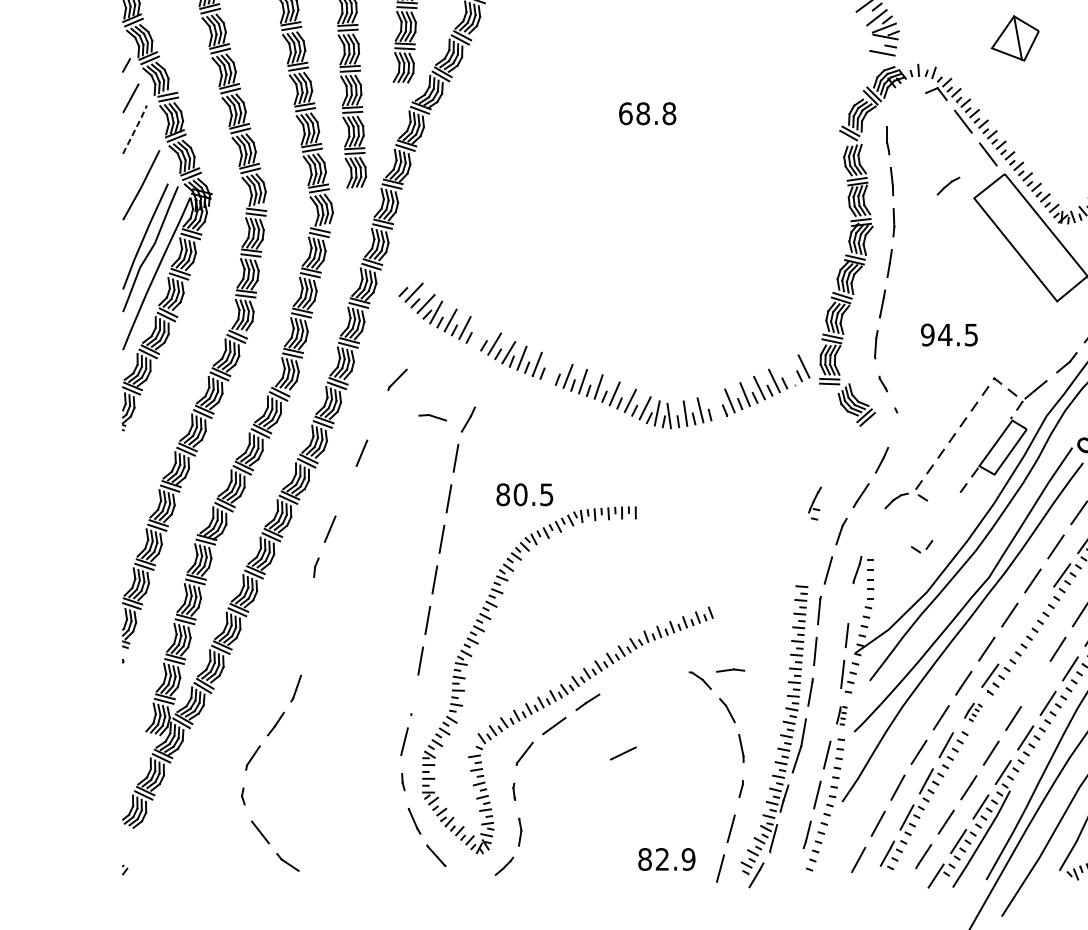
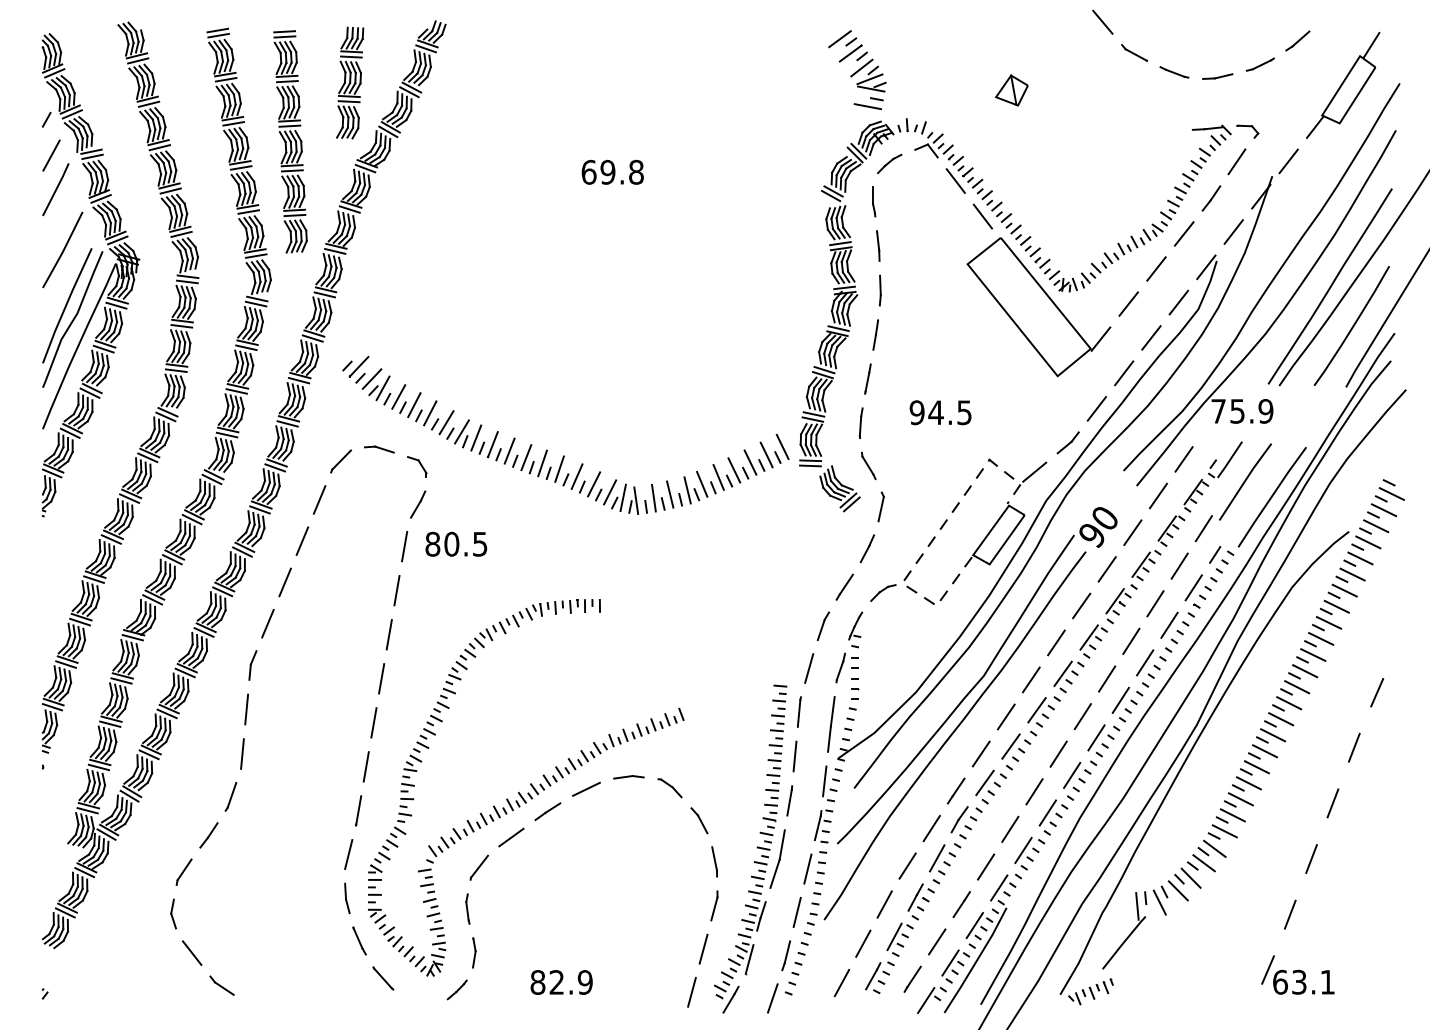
part: (1014, 38) -> (1011, 90), size x0.62
text: (642, 113) -> (607, 172), 68.8 -> 69.8
line: (135, 129) -> (56, 189), dashed -> solid
part: (948, 185) -> (889, 163), moved
line: (479, 335) -> (430, 413), added
line: (552, 369) -> (509, 450), added
line: (789, 373) -> (766, 454), added
part: (883, 383) -> (868, 465), size x1.67
part: (467, 384) -> (417, 466), added
line: (716, 406) -> (687, 490), added
line: (377, 414) -> (319, 499), added
part: (432, 417) -> (379, 449), moved
line: (894, 423) -> (880, 508), added
line: (345, 491) -> (284, 582), added
text: (524, 494) -> (456, 543), moved
part: (814, 503) -> (855, 629), moved
part: (921, 546) -> (935, 597), moved
part: (315, 567) -> (252, 665), size x1.43
line: (310, 608) -> (246, 709), added
line: (1037, 609) -> (1036, 710), added
line: (849, 610) -> (832, 711), added
line: (1013, 642) -> (1010, 746), added
line: (306, 648) -> (242, 753), added
part: (730, 670) -> (628, 777), moved
line: (1035, 683) -> (1034, 791), added
line: (413, 701) -> (358, 810), added
part: (973, 712) -> (966, 822), size x1.67
part: (841, 715) -> (823, 826), size x1.67
line: (623, 752) -> (586, 788), moved
part: (403, 782) -> (347, 898), size x1.67
part: (741, 788) -> (714, 905), size x1.67
part: (513, 791) -> (467, 908), size x1.67
part: (243, 795) -> (173, 913), size x1.67
text: (666, 859) -> (561, 982), moved
line: (794, 874) -> (772, 998), added

